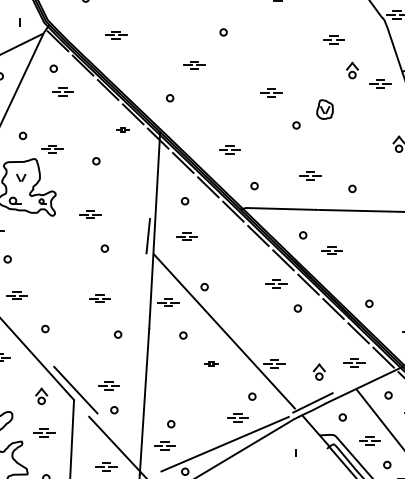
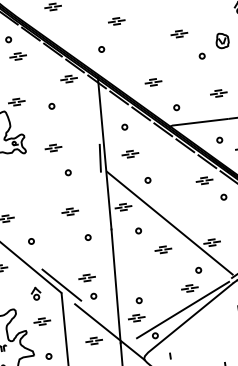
part: (122, 129) -> (68, 78), size x1.67
part: (204, 286) -> (147, 179), moved
part: (211, 363) -> (163, 249), size x1.67

